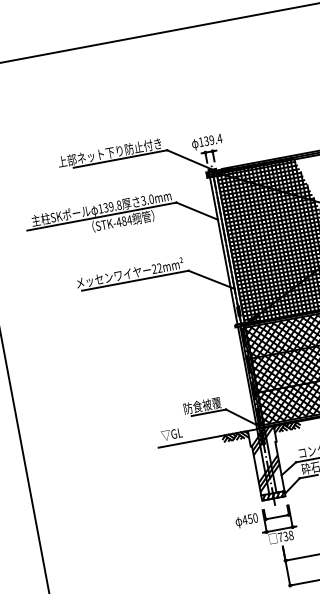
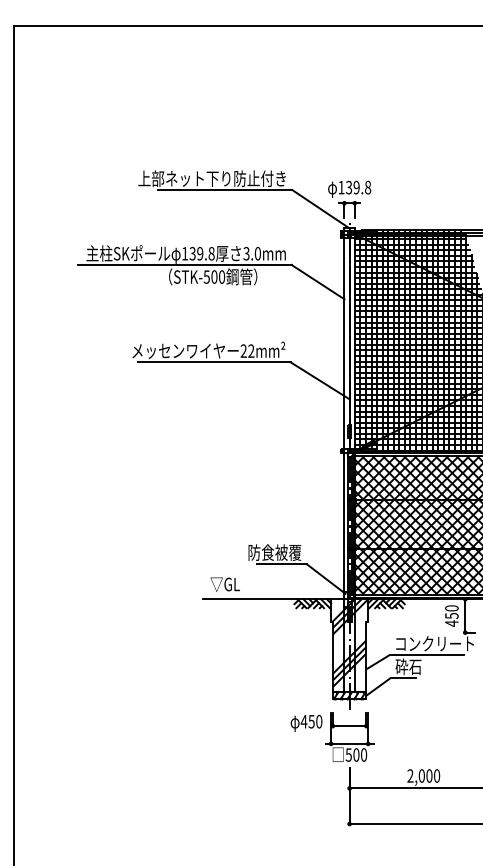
text: (219, 138) -> (367, 187), 139.4 -> 139.8
text: (124, 220) -> (214, 276), STK-484 -> STK-500
text: (285, 536) -> (356, 754), 738 -> 500

